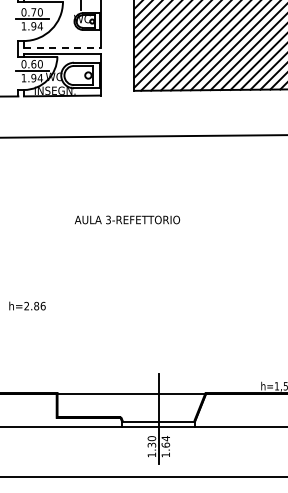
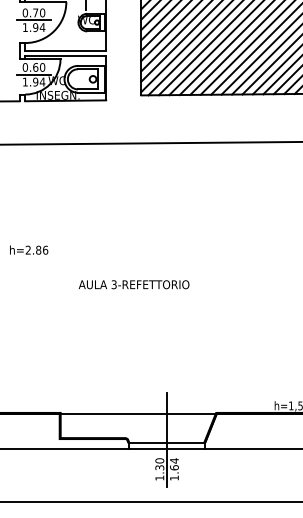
line: (62, 48) -> (65, 50), dashed -> solid
text: (126, 219) -> (133, 284), moved
text: (27, 305) -> (29, 249), moved

